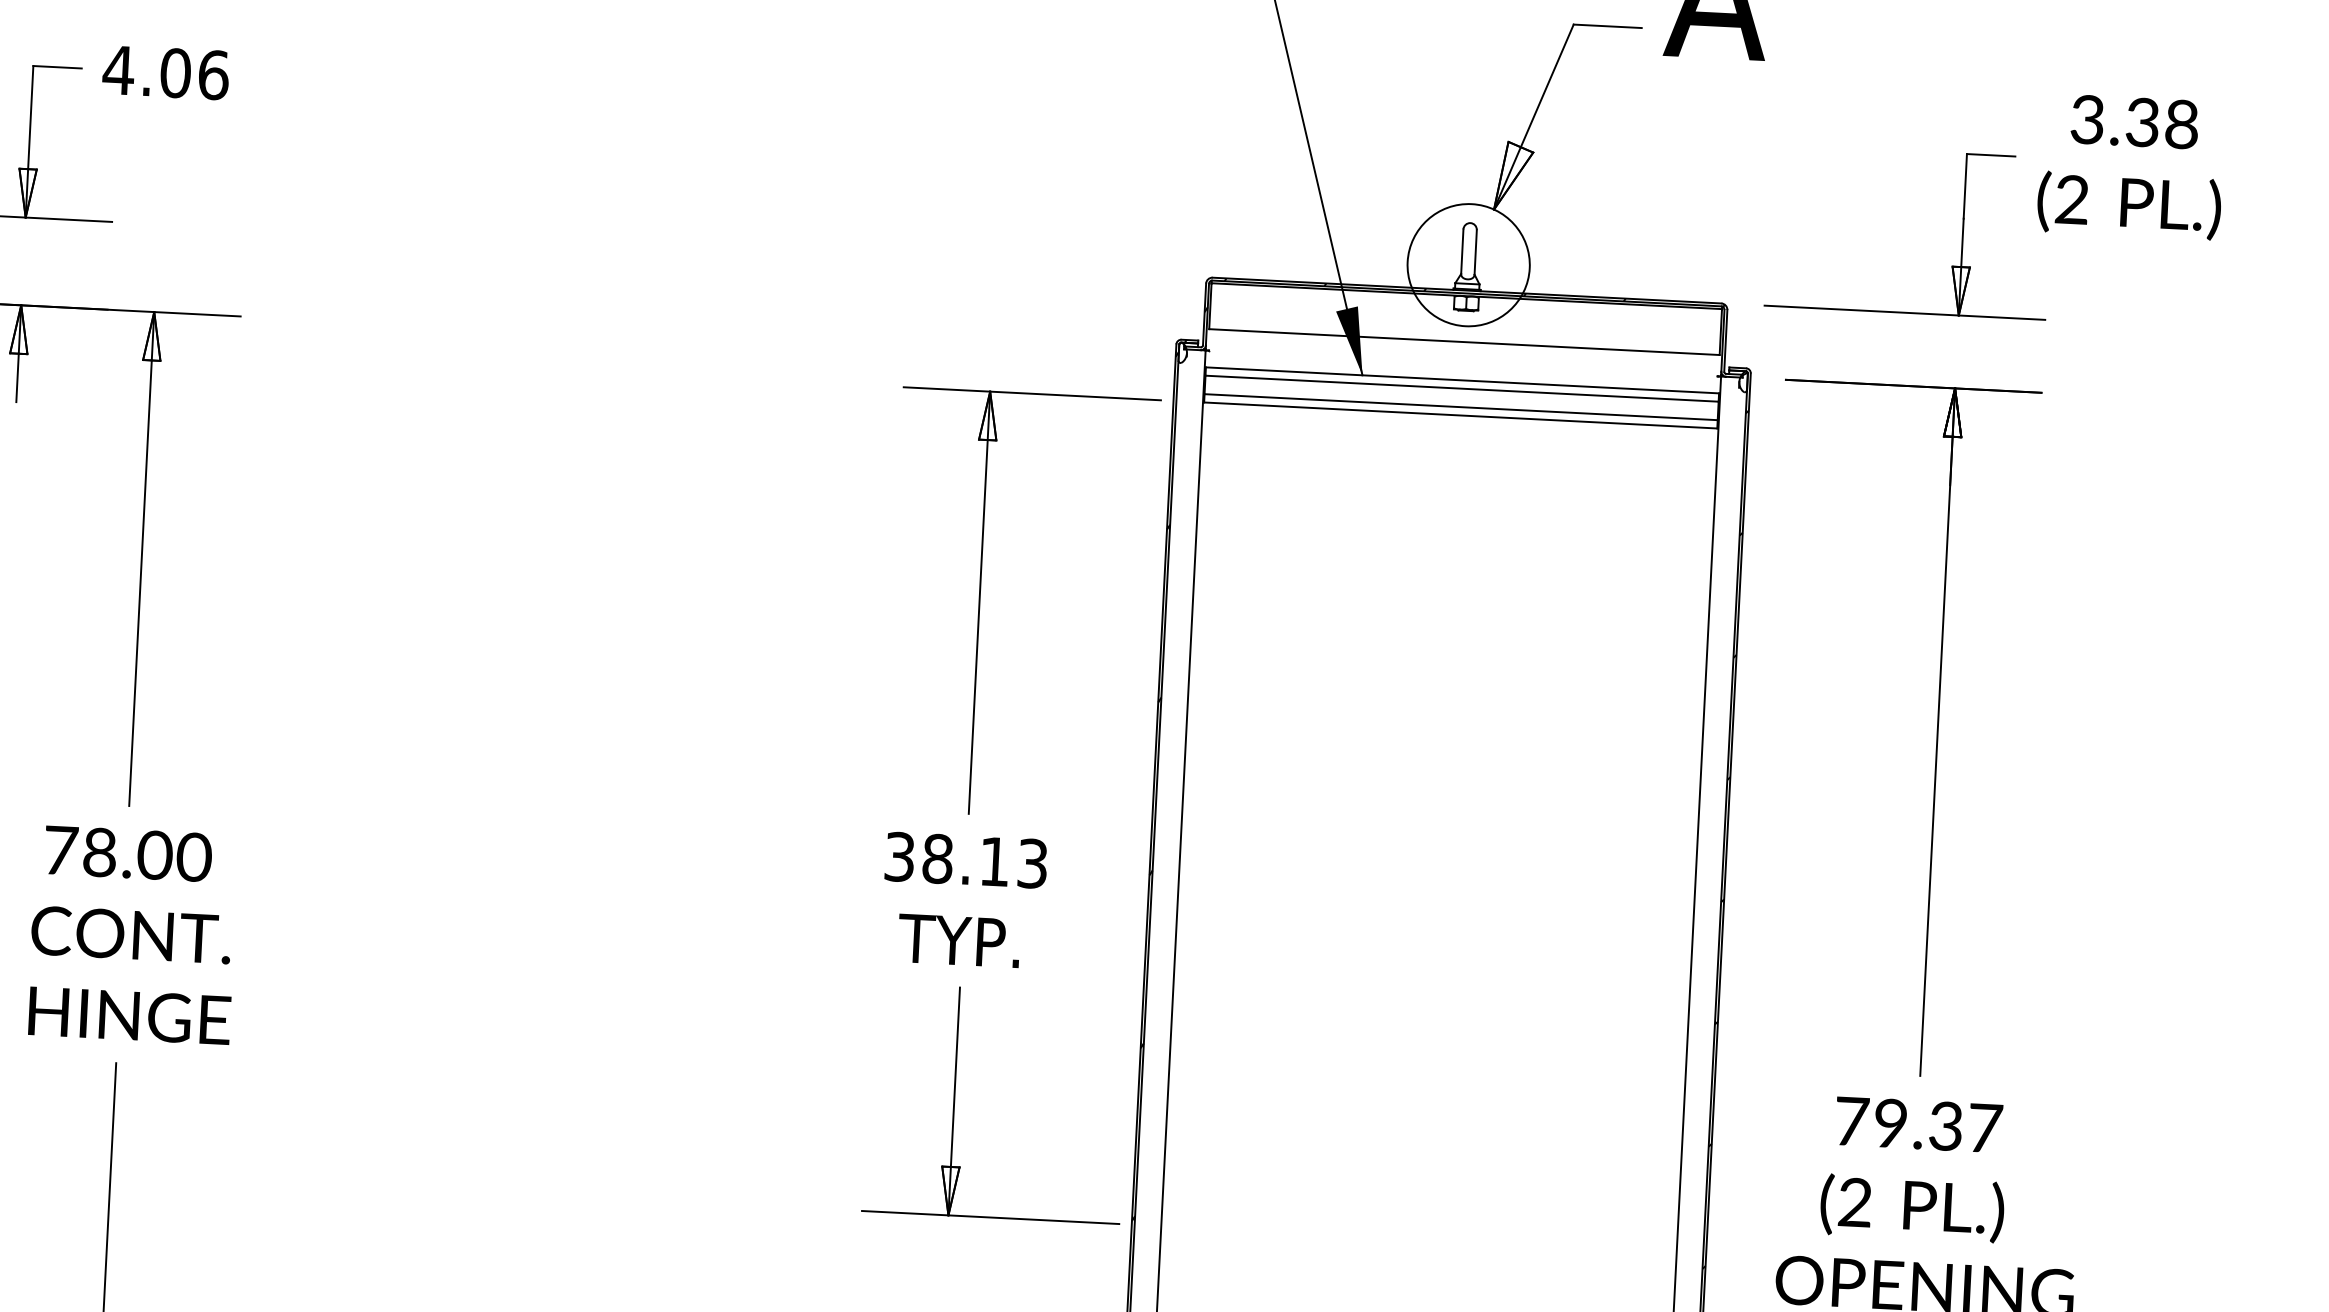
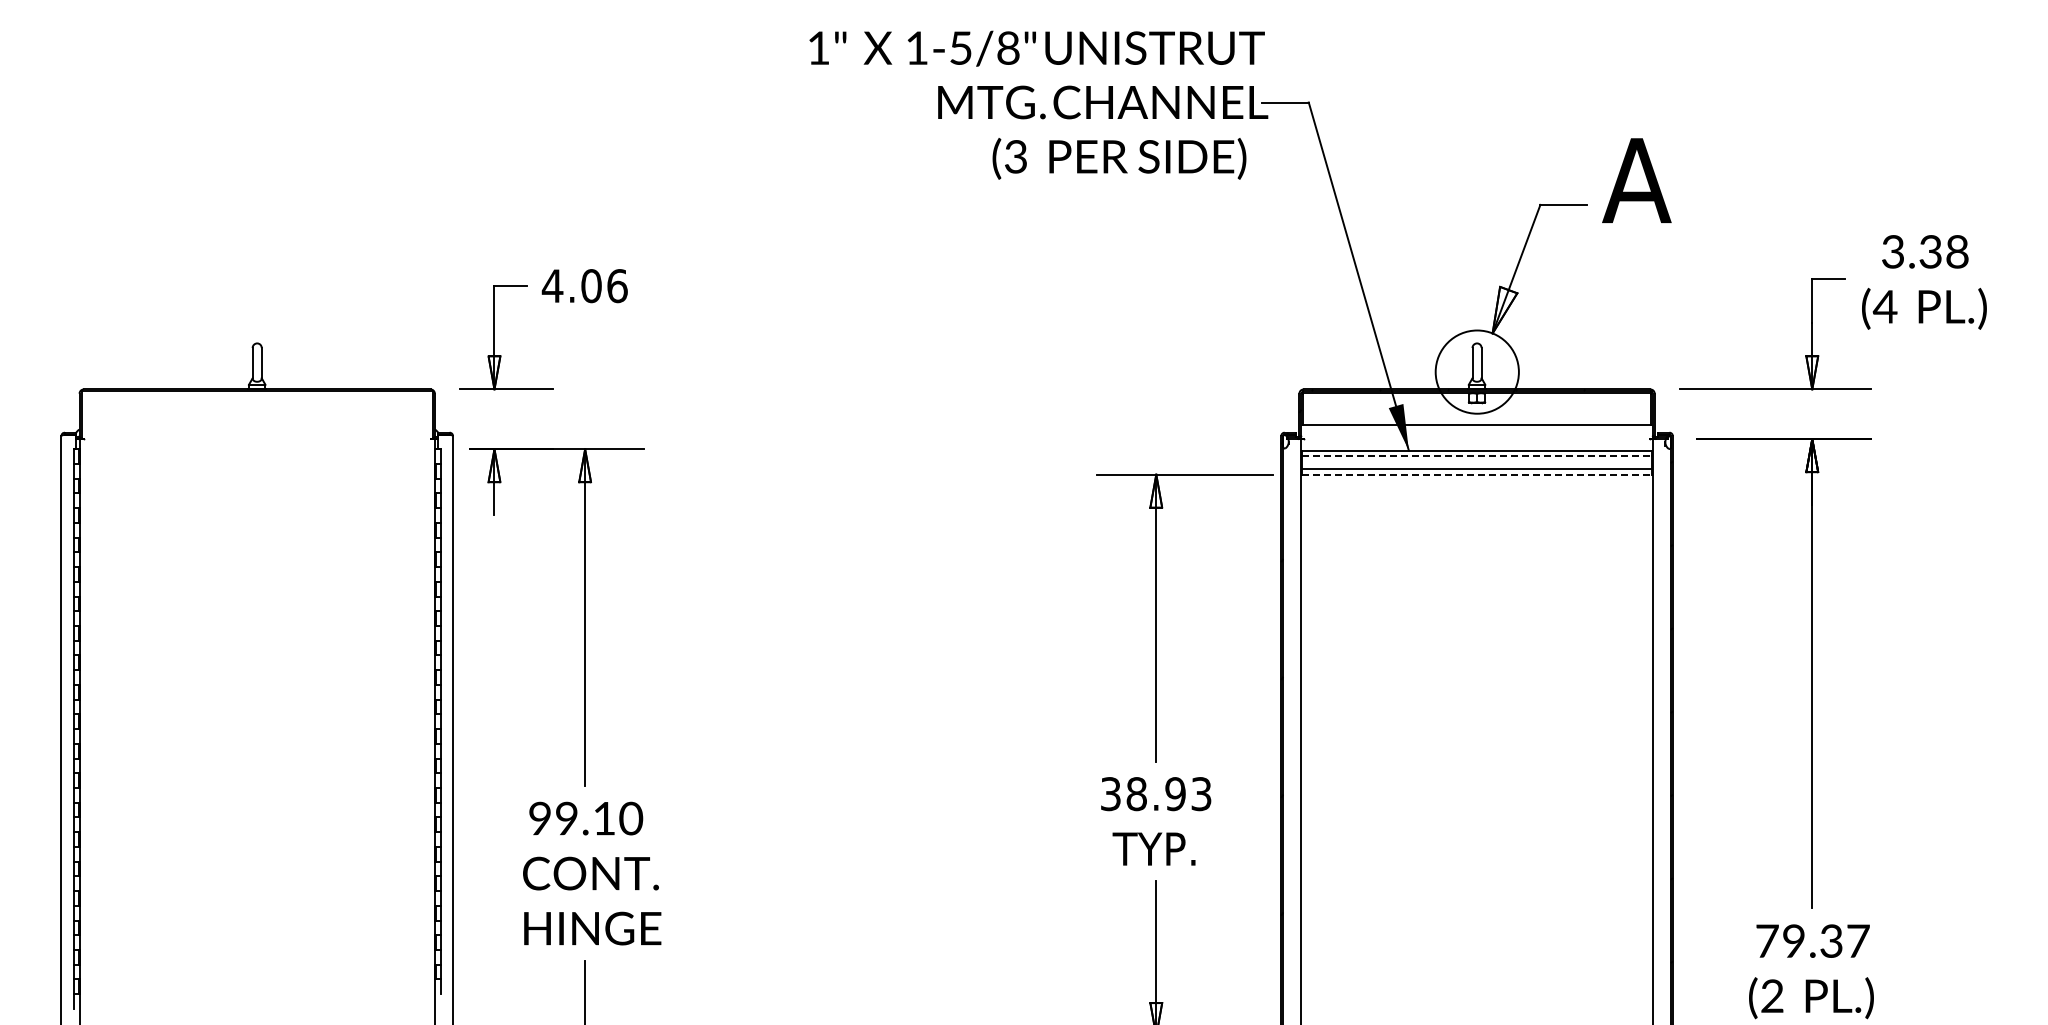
text: (2070, 199) -> (1884, 306), (2 -> (4
line: (1462, 388) -> (1477, 456), solid -> dashed
line: (1461, 415) -> (1477, 474), solid -> dashed
text: (108, 852) -> (572, 818), 78.00 -> 99.10
text: (994, 862) -> (1175, 794), 38.13 -> 38.93

